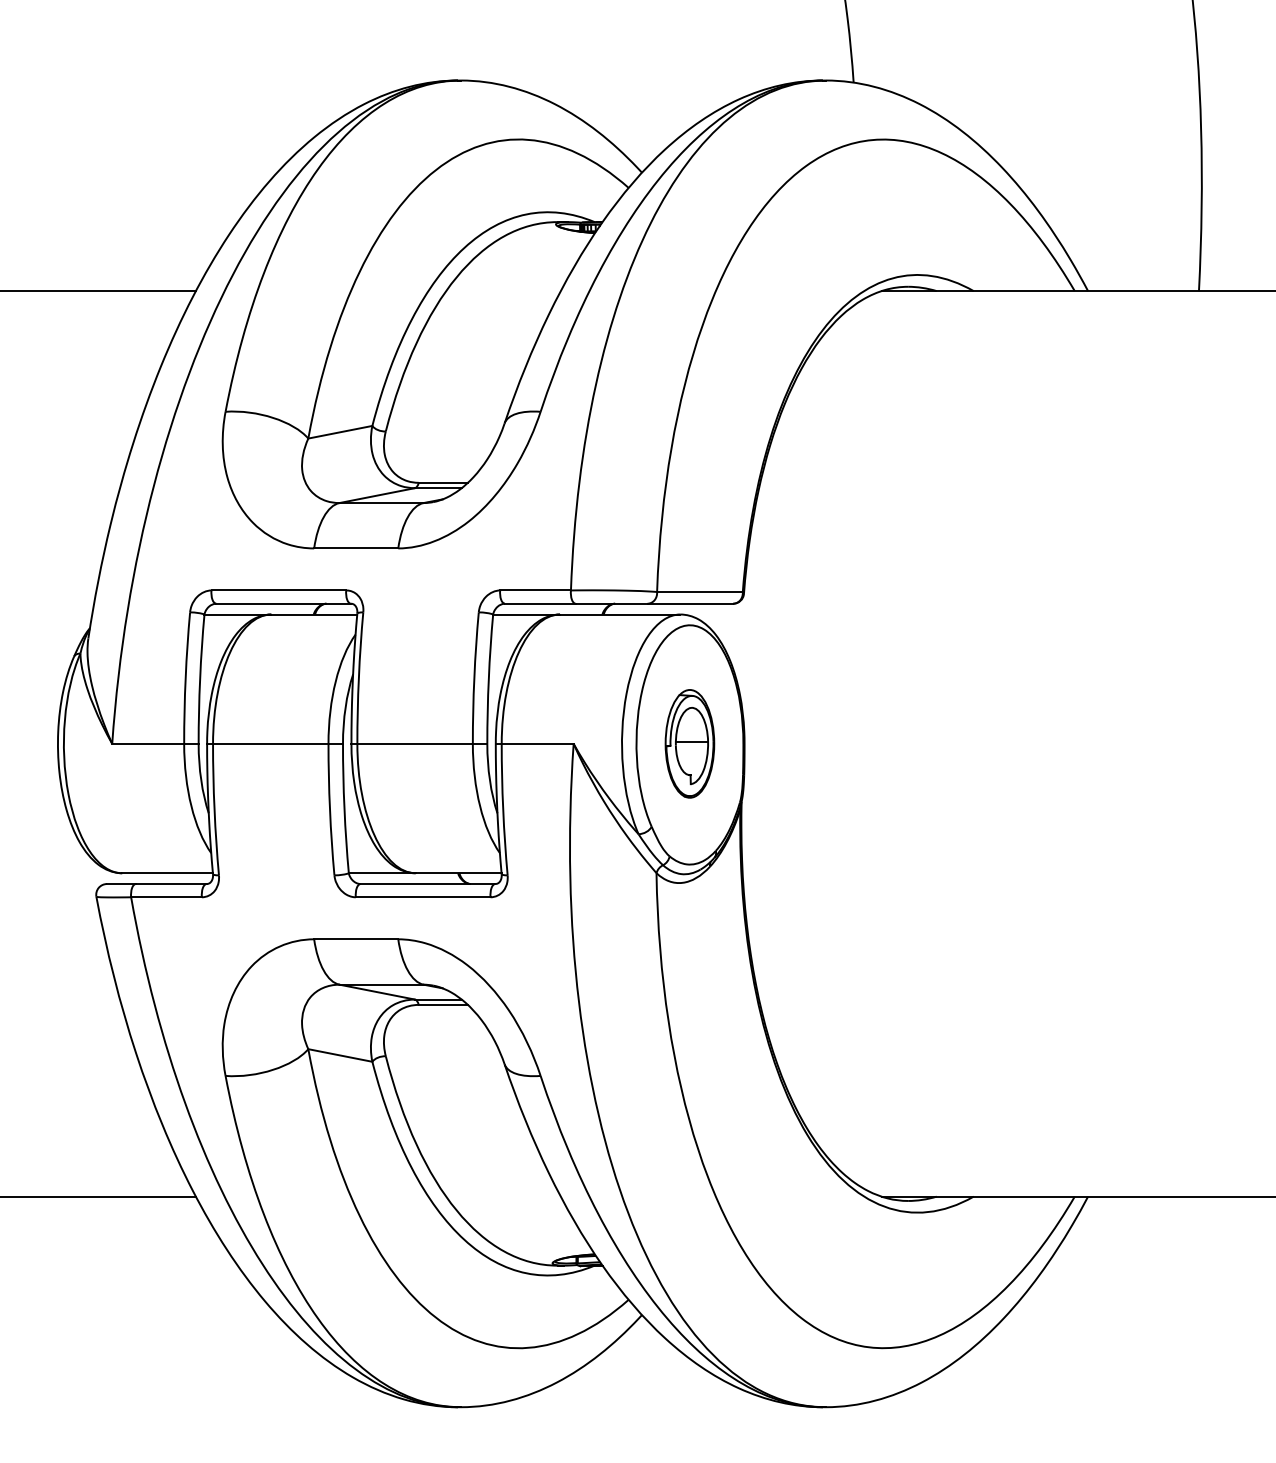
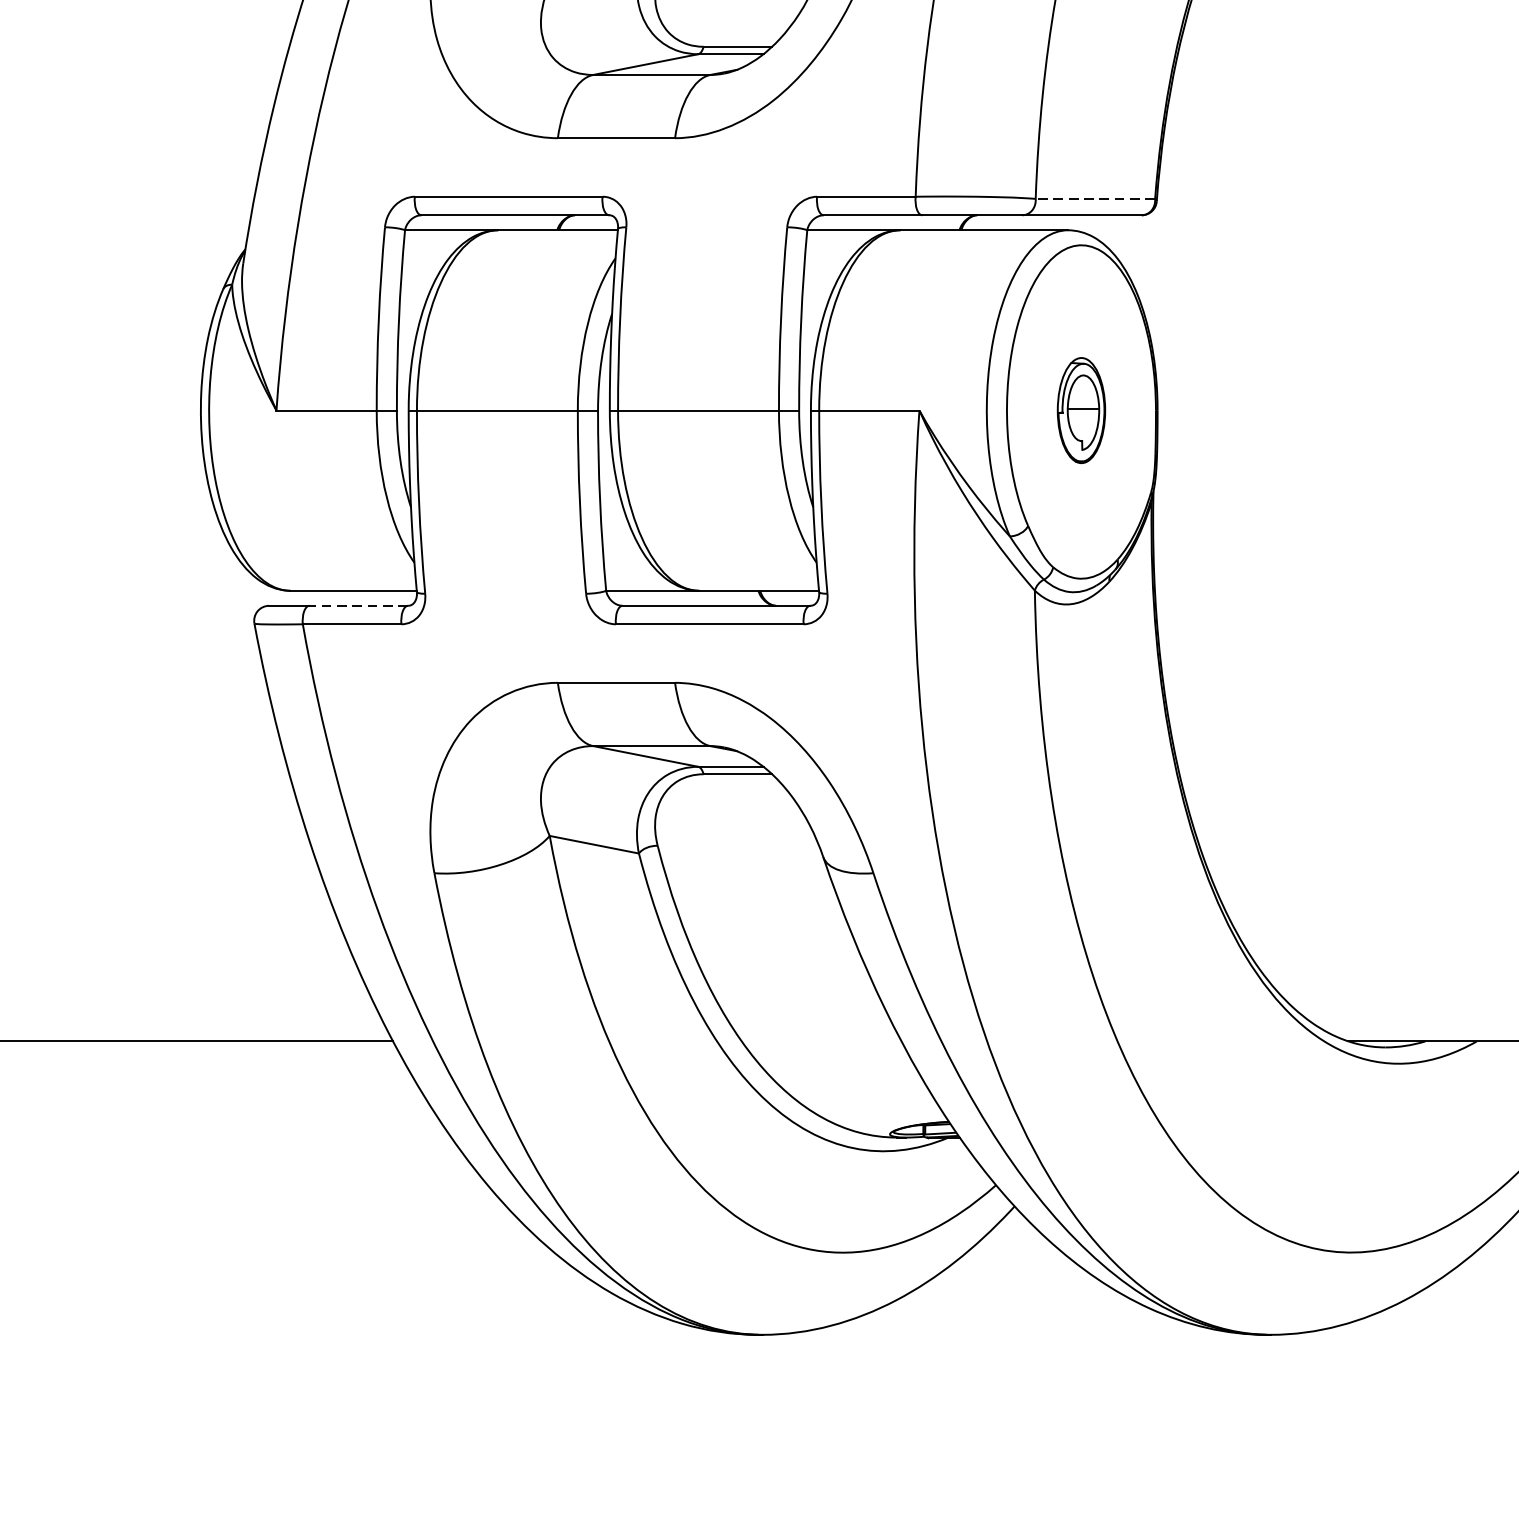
line: (699, 592) -> (1094, 199), solid -> dashed
part: (689, 743) -> (1080, 410), size x0.7
line: (170, 884) -> (357, 606), solid -> dashed

